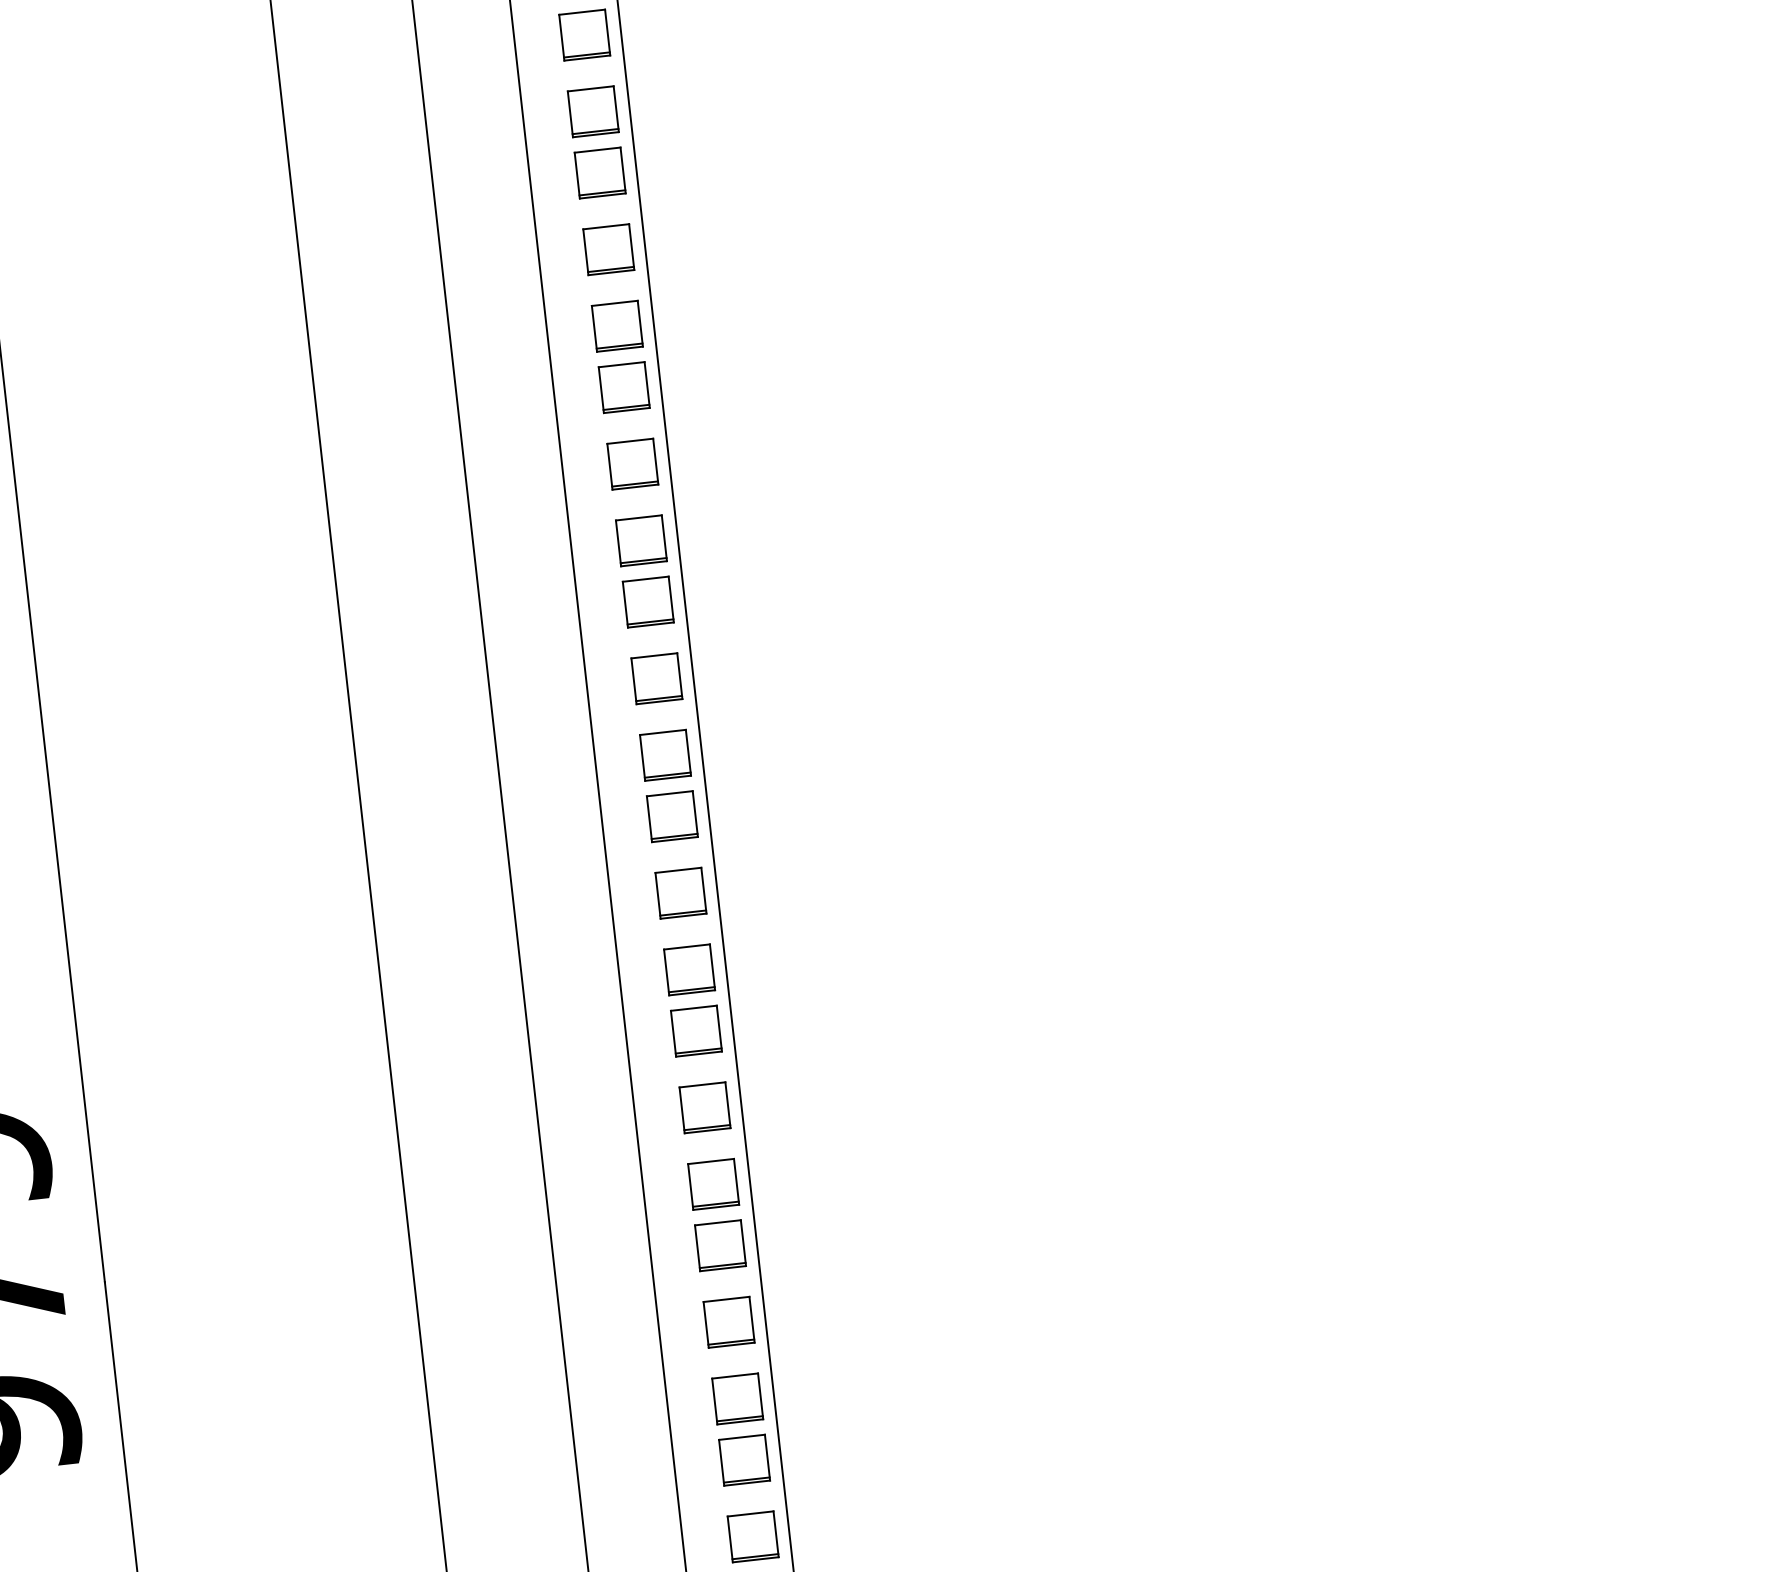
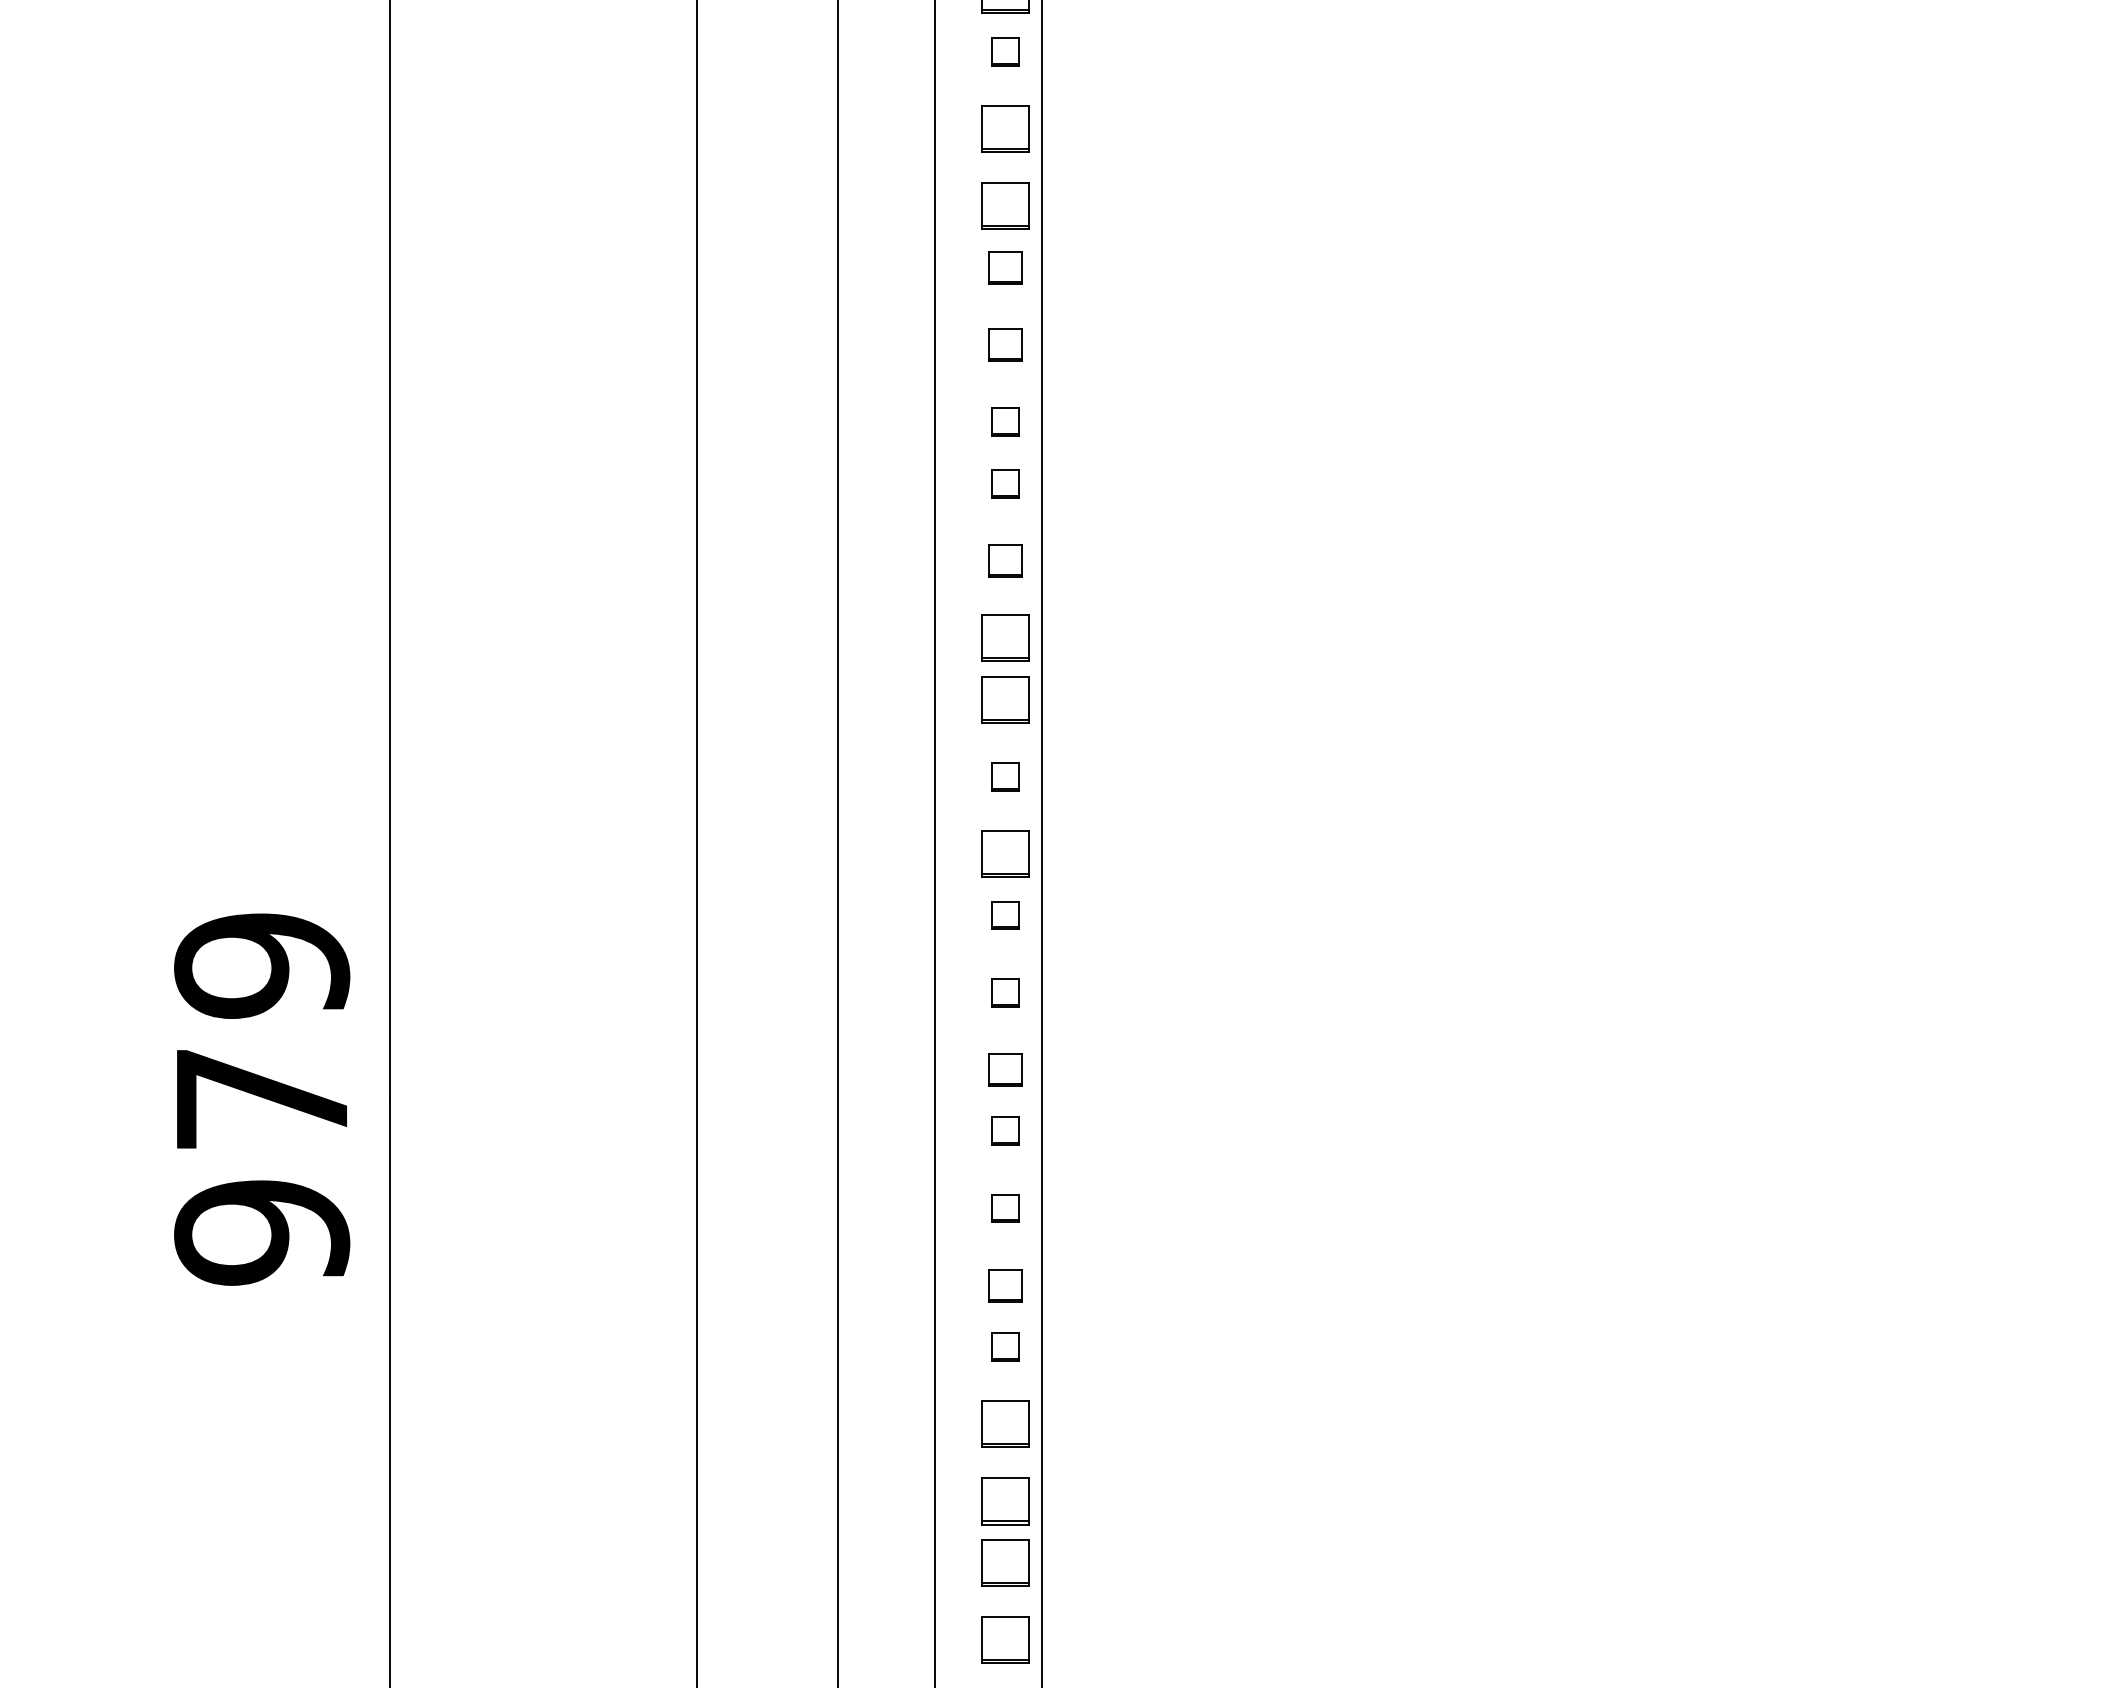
part: (600, 172) -> (1005, 51), size x0.6
part: (624, 387) -> (1005, 267), size x0.7
part: (632, 463) -> (1005, 344), size x0.7
part: (641, 540) -> (1005, 421), size x0.6
part: (648, 601) -> (1005, 483), size x0.6
part: (656, 678) -> (1005, 560), size x0.7
part: (681, 892) -> (1005, 776), size x0.6
part: (696, 1031) -> (1005, 915), size x0.6
part: (705, 1107) -> (1005, 992), size x0.6
part: (713, 1184) -> (1005, 1069), size x0.7
part: (720, 1244) -> (1005, 1130), size x0.6
part: (729, 1322) -> (1005, 1208), size x0.6
part: (737, 1398) -> (1005, 1285), size x0.7
part: (744, 1459) -> (1005, 1346), size x0.6

